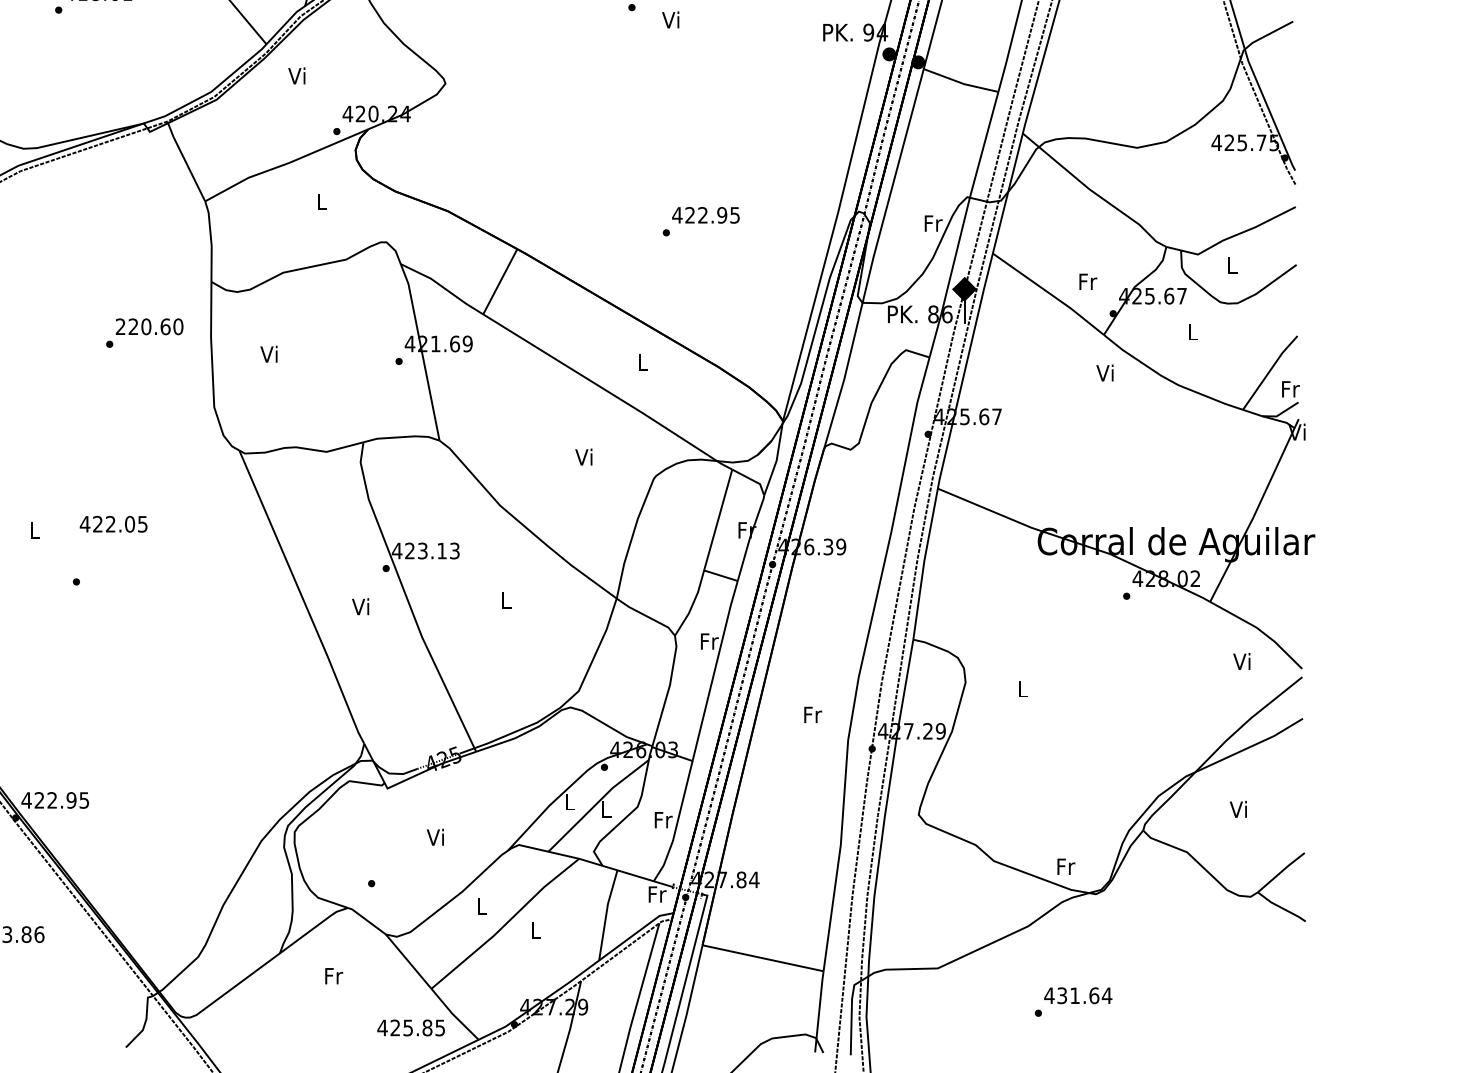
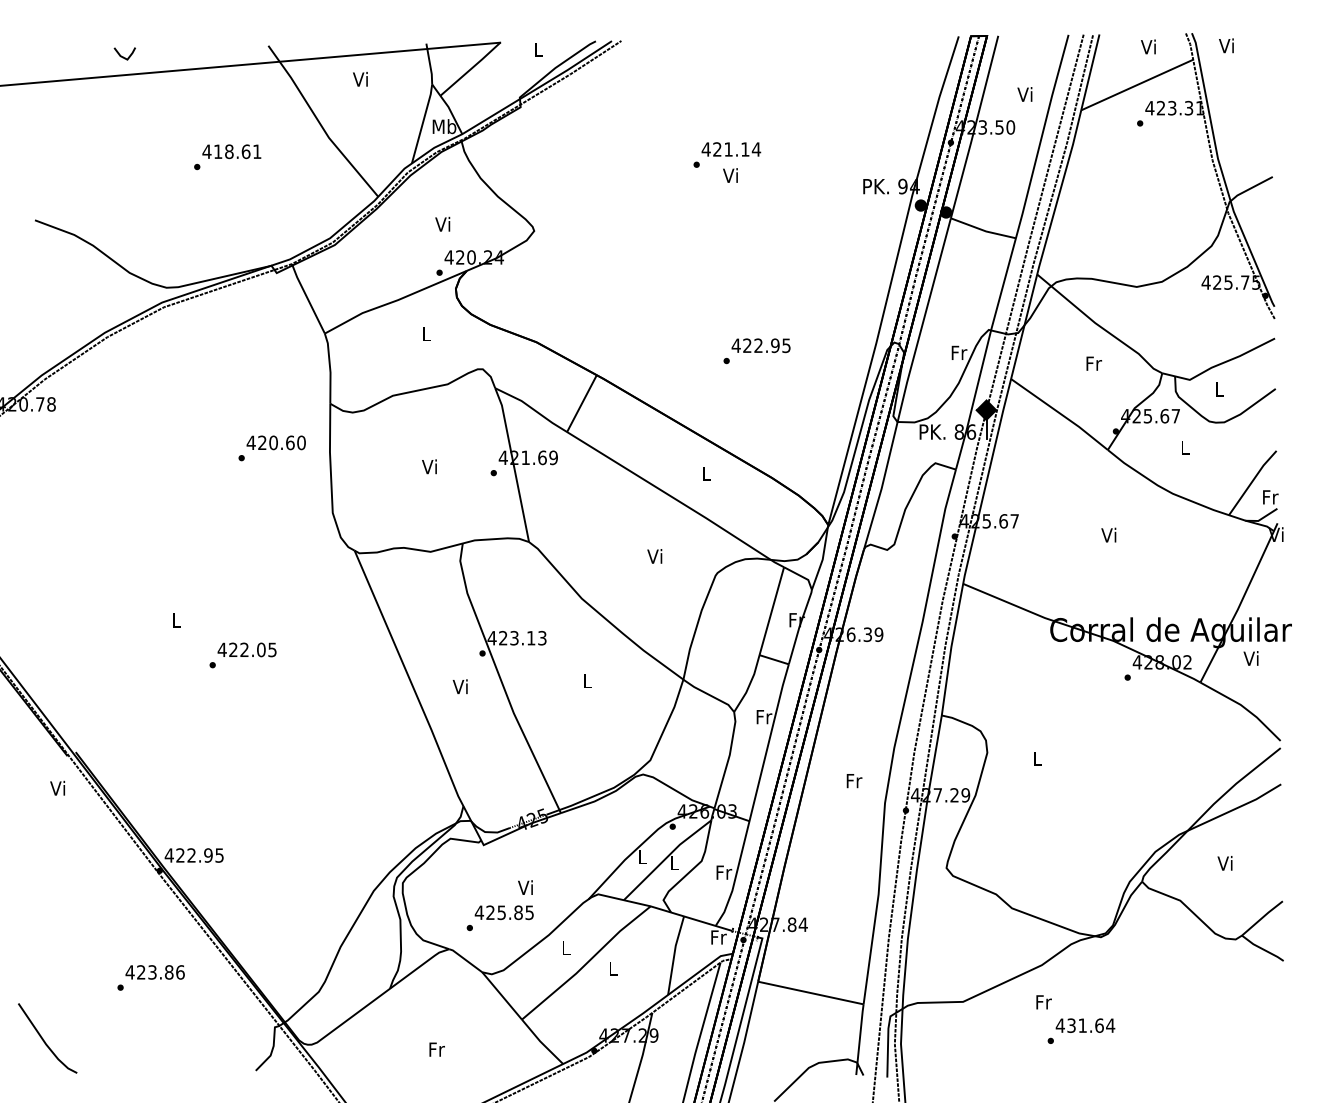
text: (296, 75) -> (442, 223), moved
text: (1087, 281) -> (1093, 363), moved
text: (119, 326) -> (250, 442), 220.60 -> 420.60
text: (269, 353) -> (429, 466), moved
text: (1104, 372) -> (1108, 534), moved
text: (112, 523) -> (246, 649), moved
text: (1241, 661) -> (1250, 658), moved
text: (1065, 866) -> (1043, 1002), moved
text: (333, 976) -> (436, 1049), moved
text: (410, 1027) -> (503, 912), moved

